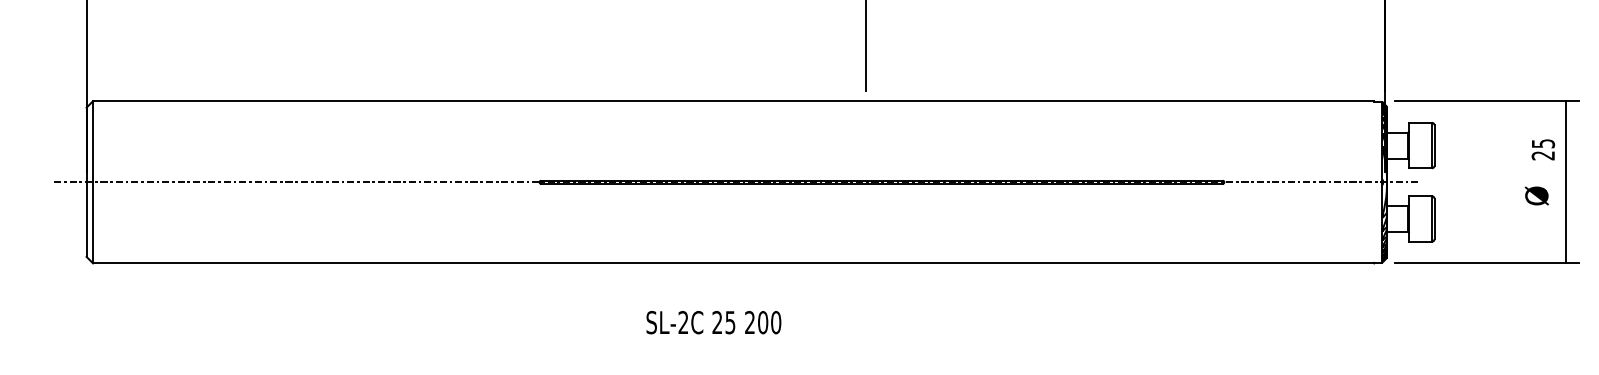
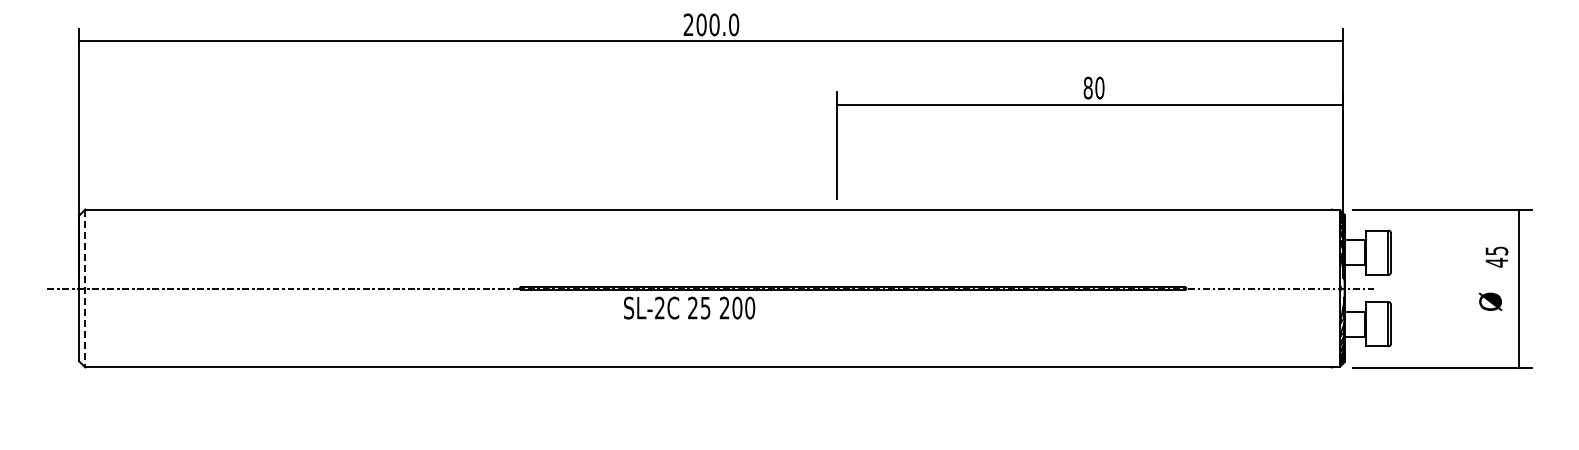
text: (1542, 155) -> (1496, 262), 25 -> 45
line: (93, 182) -> (85, 288), solid -> dashed
text: (713, 322) -> (689, 307), moved

